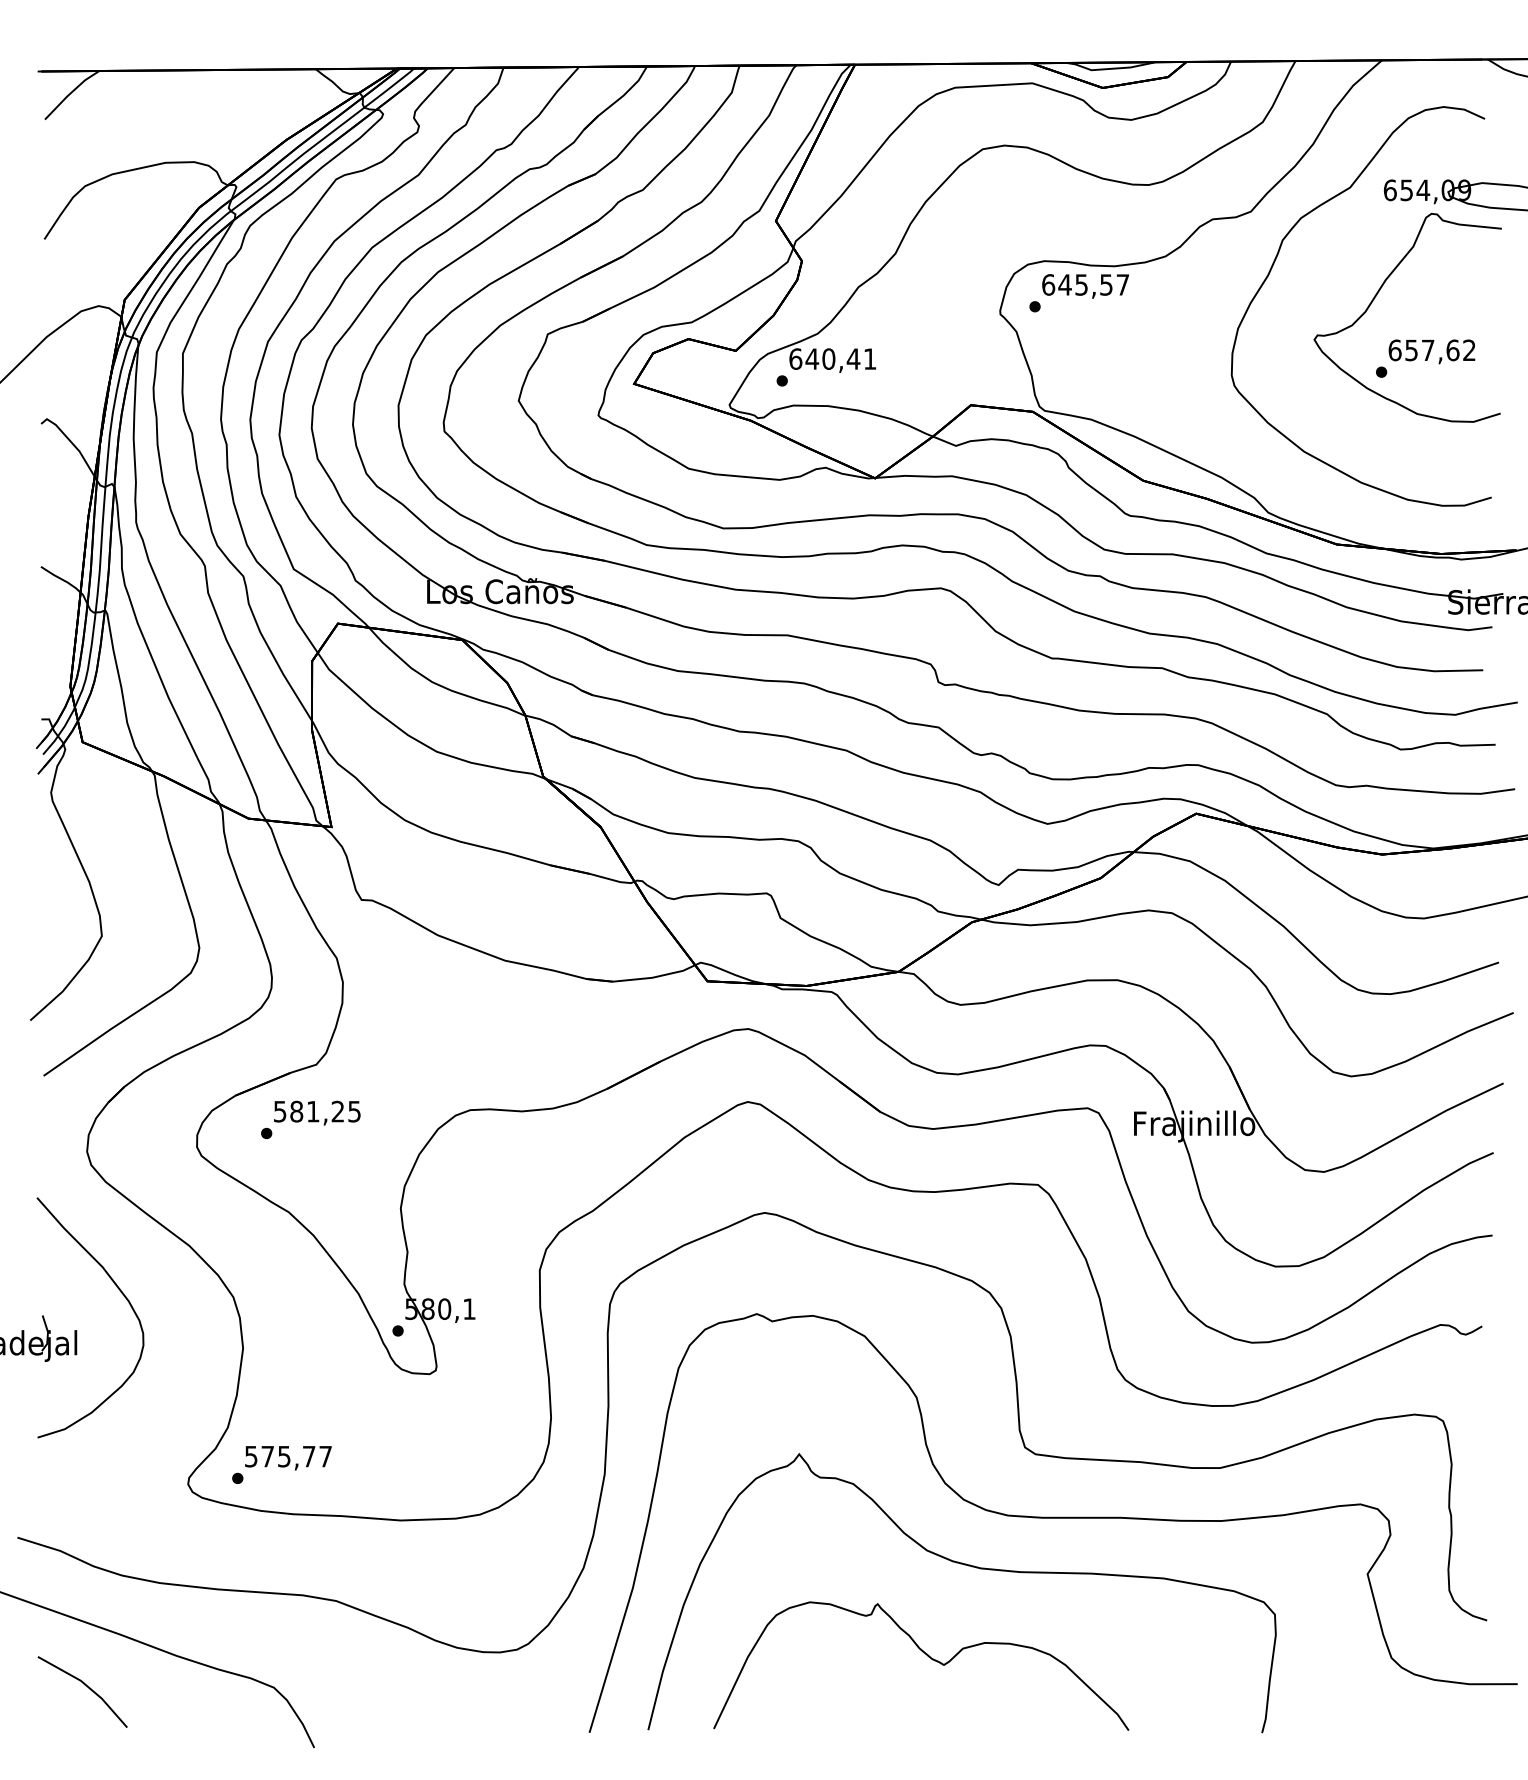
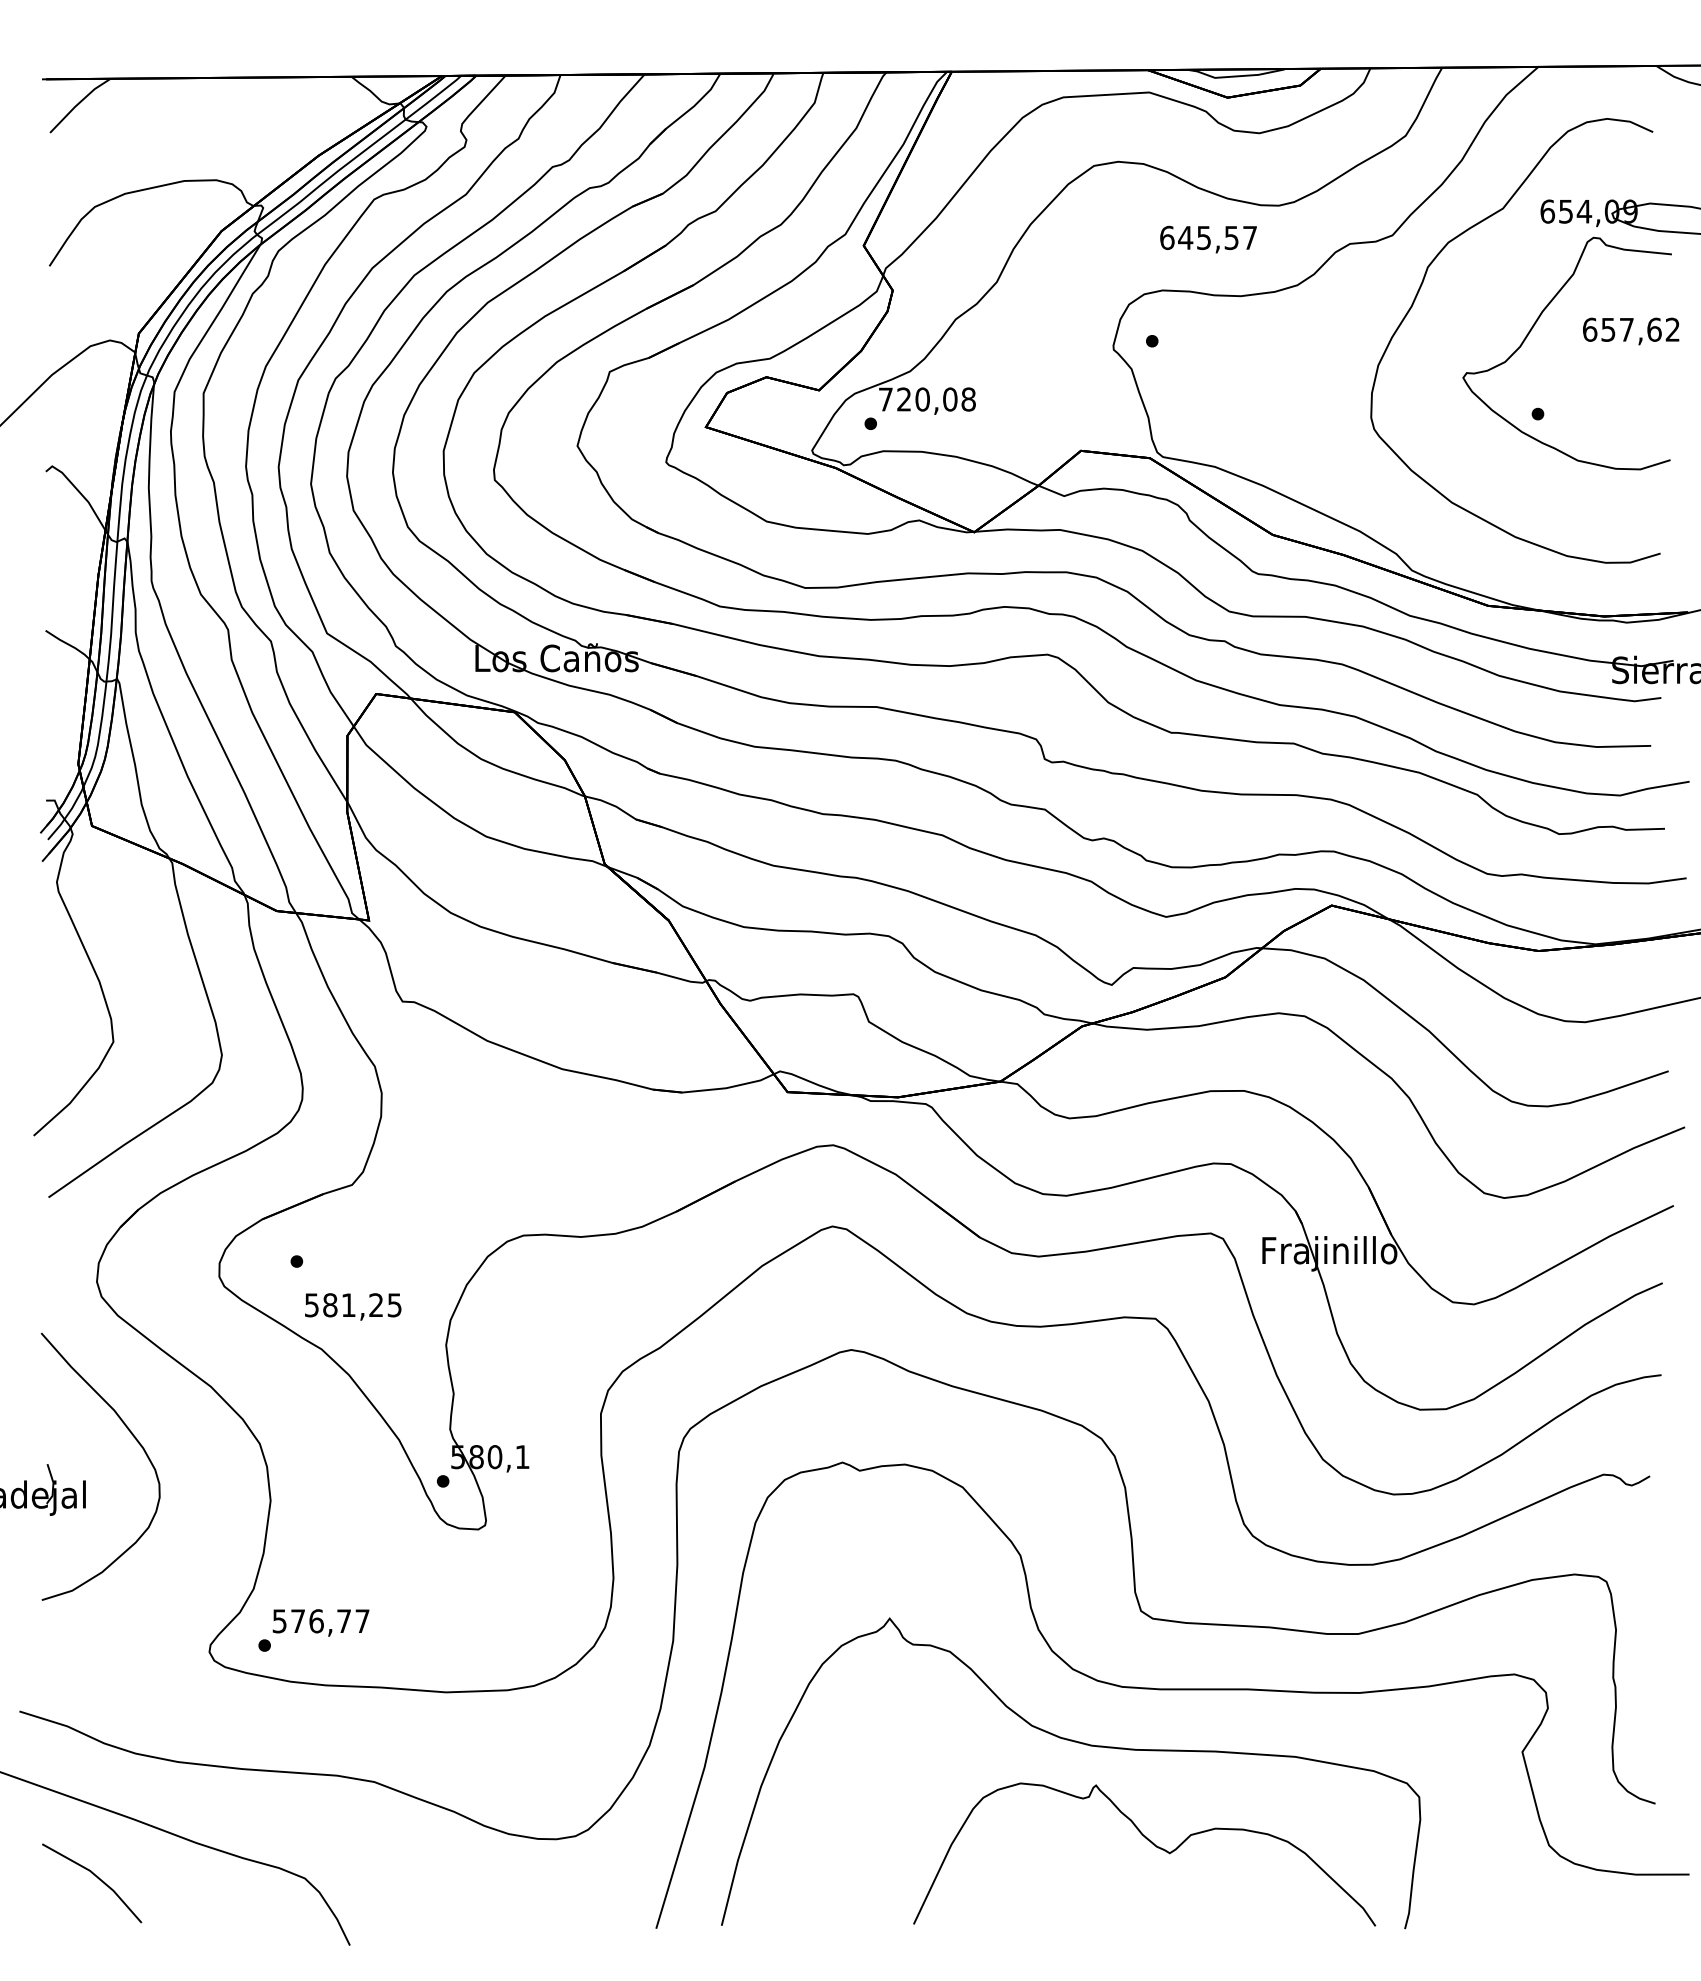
text: (1085, 286) -> (1208, 239), moved
text: (1432, 351) -> (1631, 331), moved
text: (832, 359) -> (926, 399), 640,41 -> 720,08
text: (317, 1112) -> (353, 1306), moved
text: (284, 1456) -> (316, 1621), 575,77 -> 576,77
part: (929, 1658) -> (1153, 1845), moved

